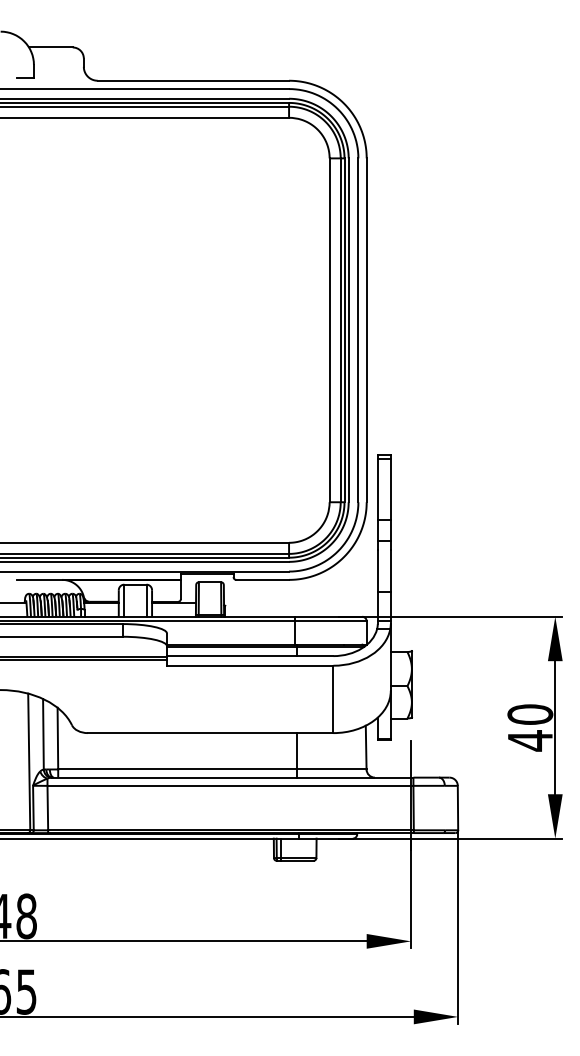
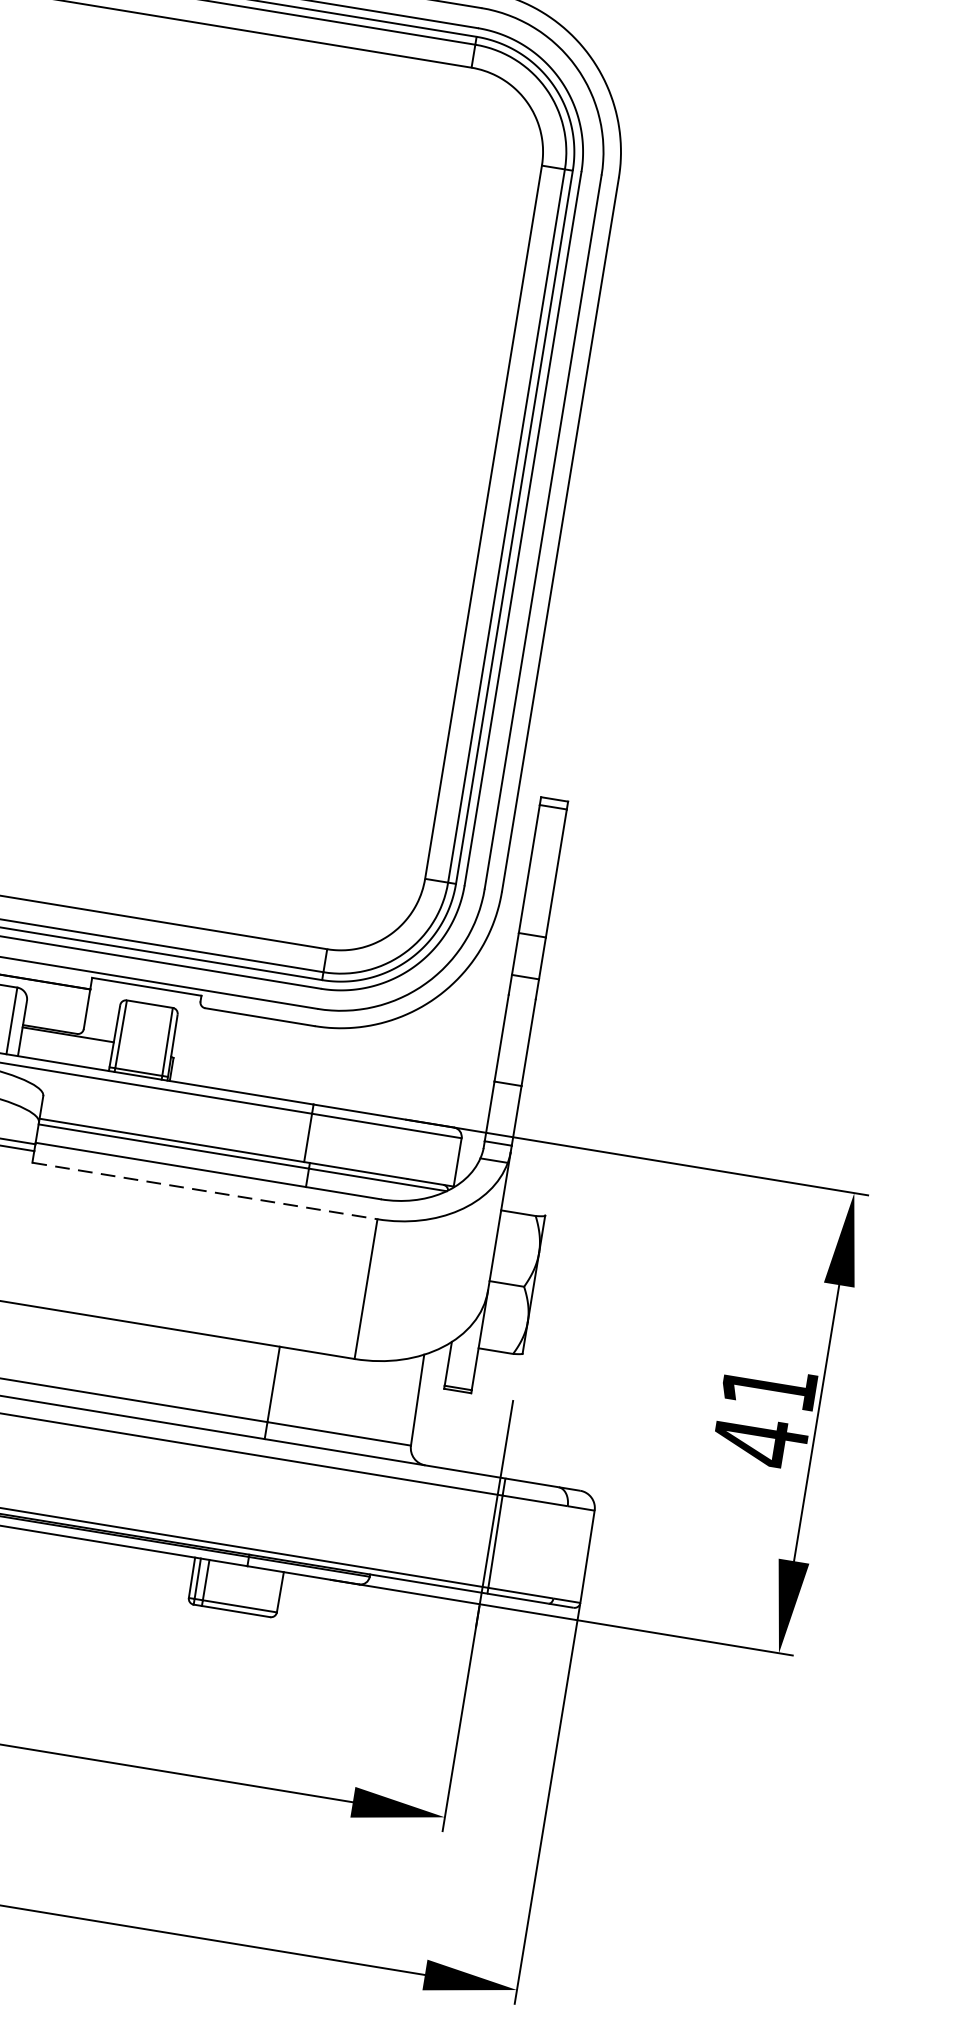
line: (250, 665) -> (205, 1190), solid -> dashed
text: (530, 714) -> (769, 1387), 40 -> 41

